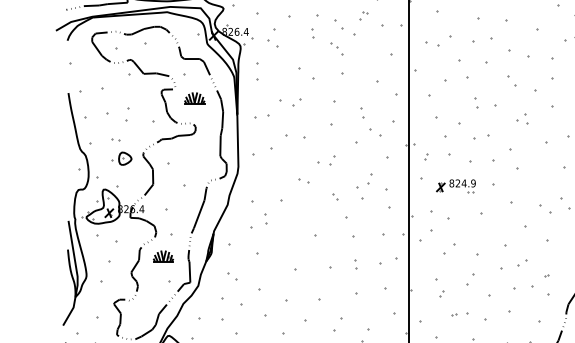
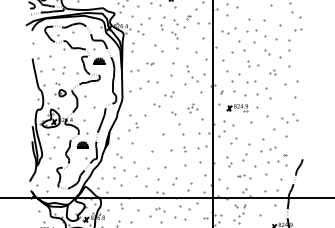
part: (289, 102) -> (149, 63), size x0.6
part: (370, 185) -> (192, 107), size x0.6
part: (469, 316) -> (244, 176), size x0.7

